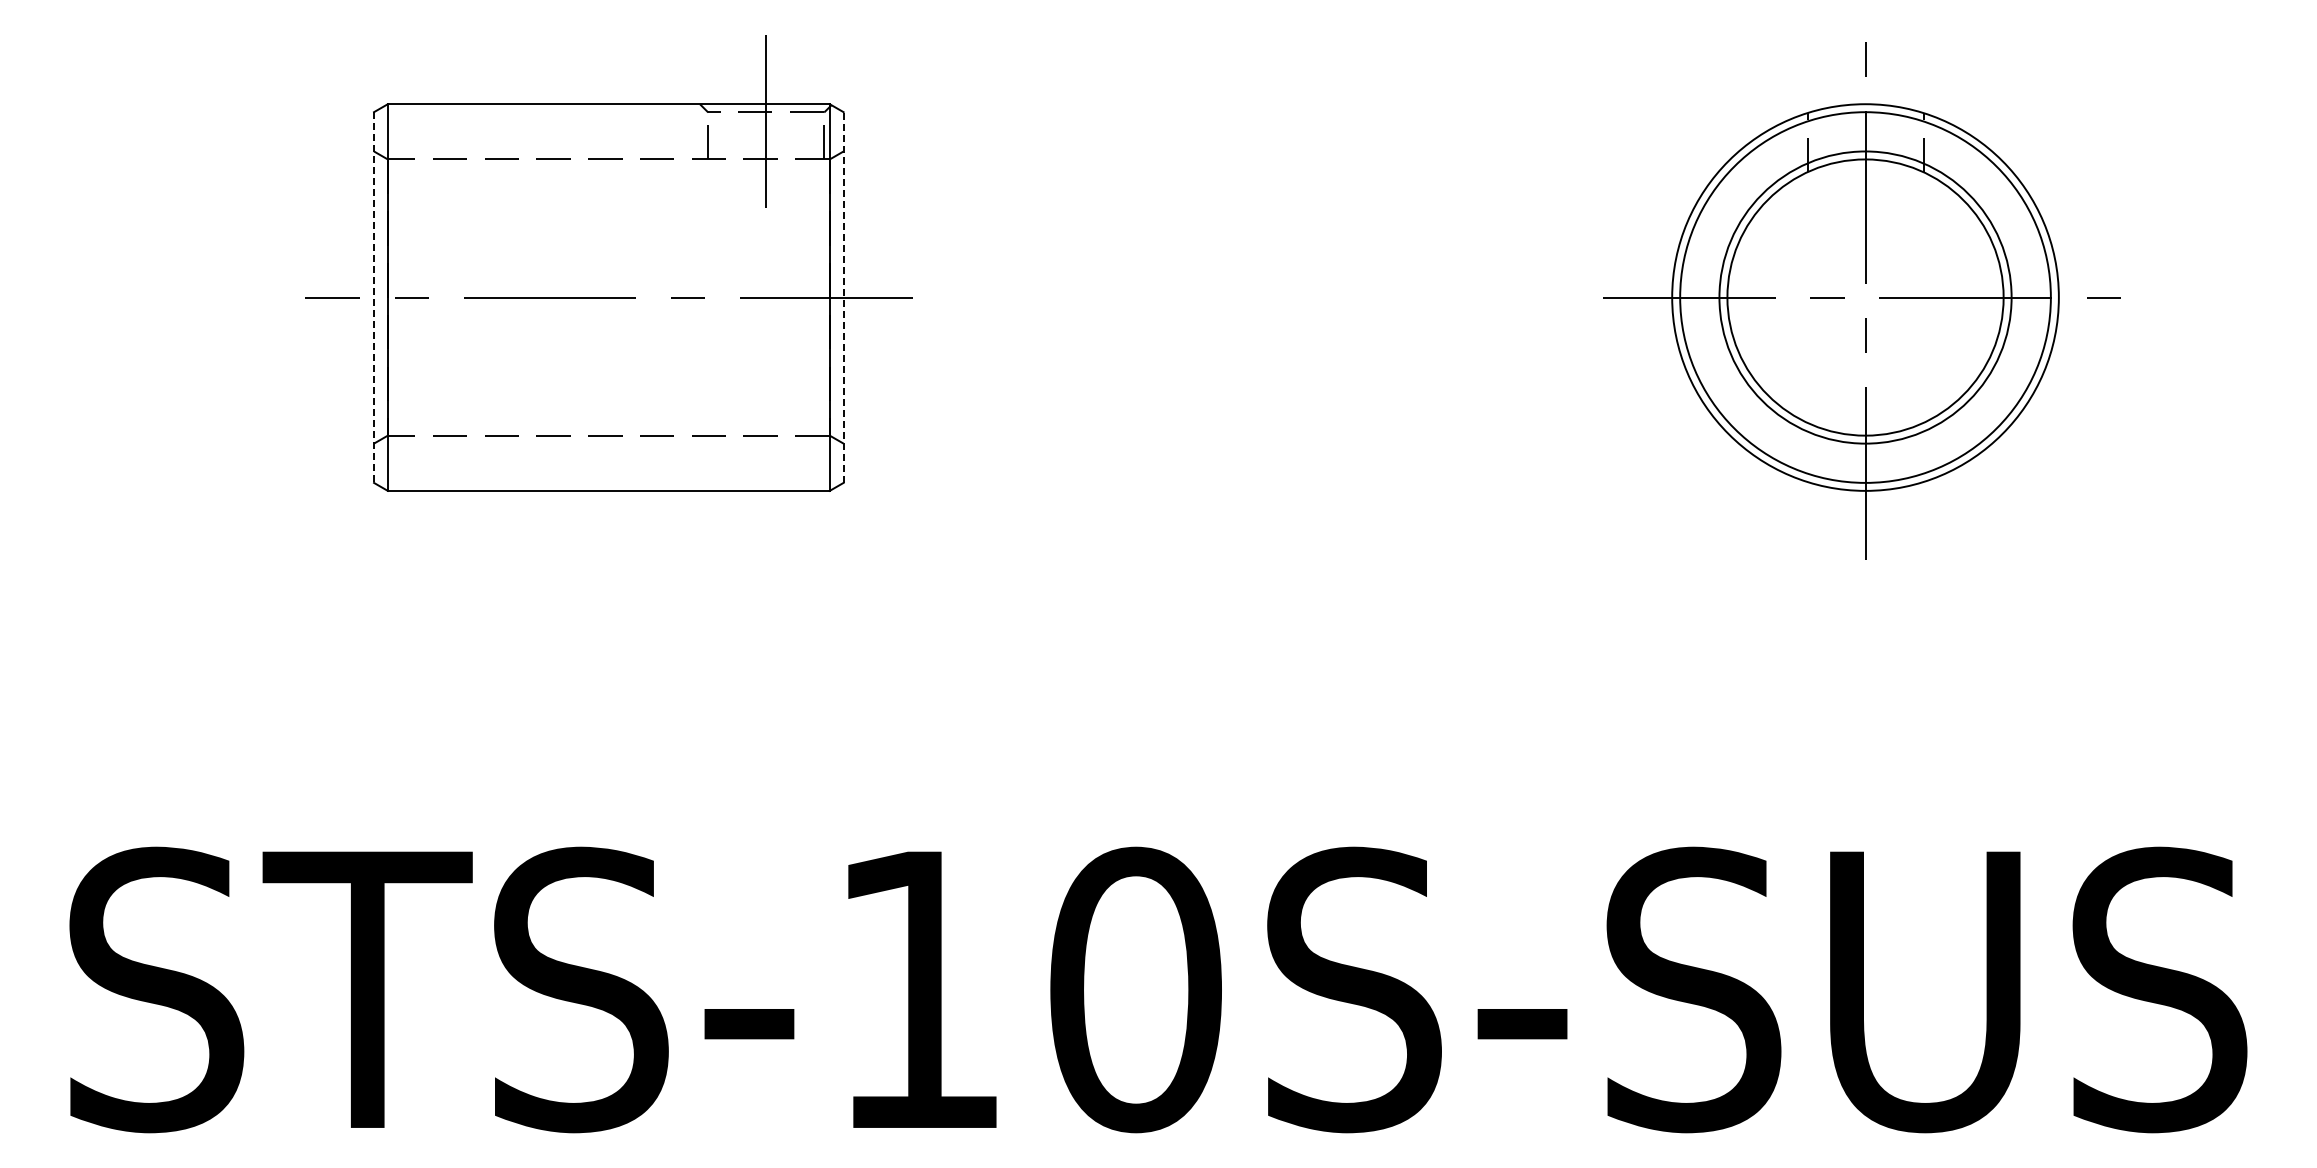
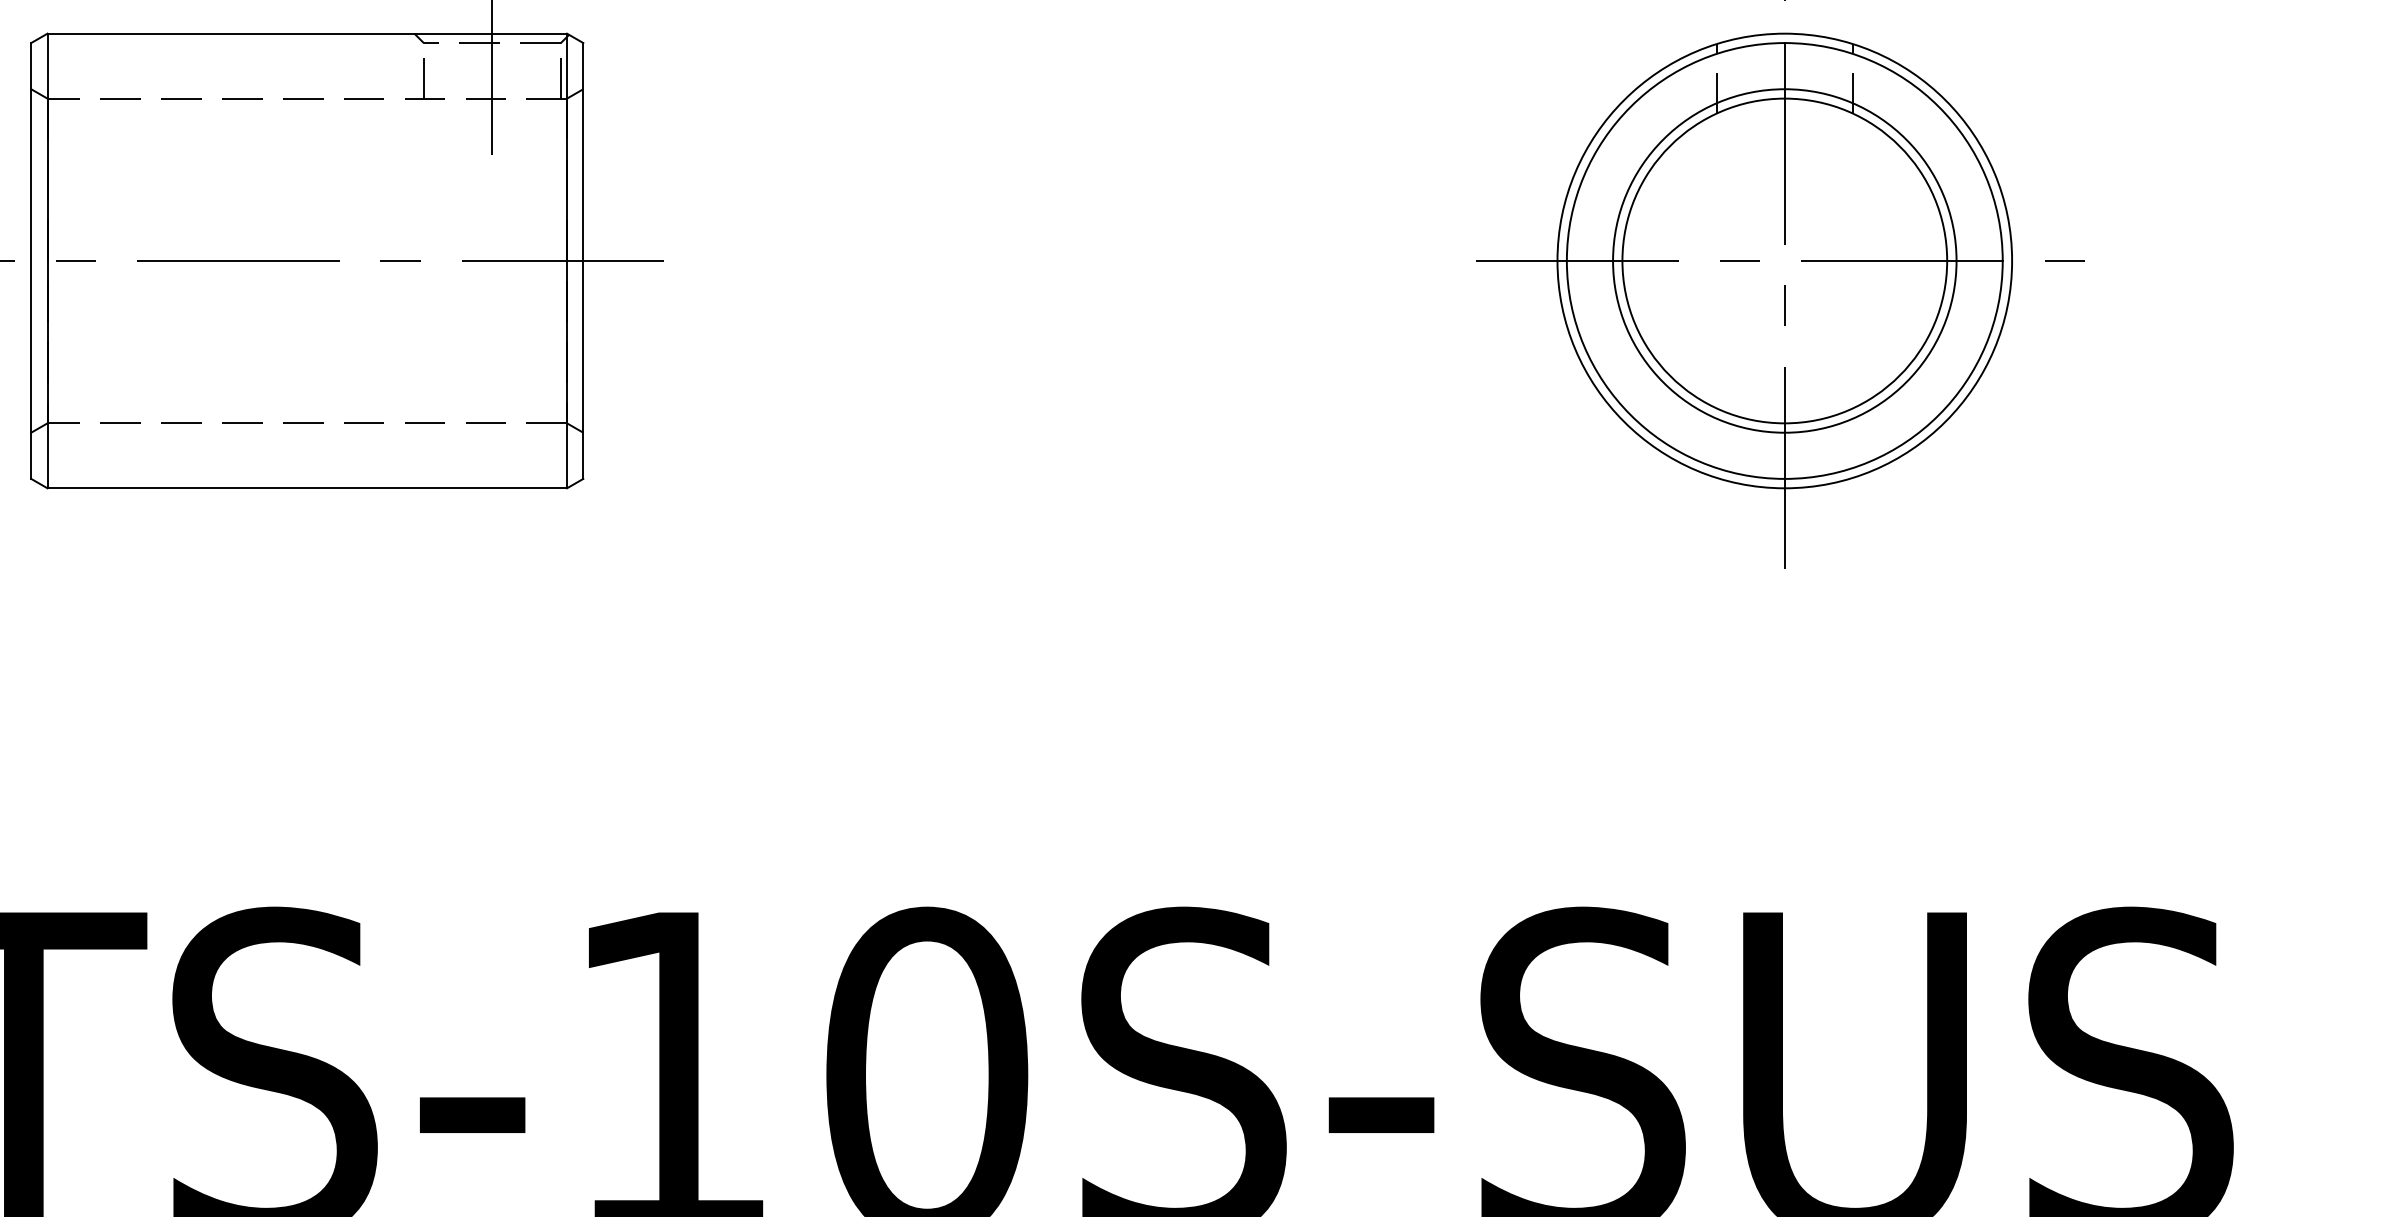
line: (843, 297) -> (583, 260), dashed -> solid
line: (374, 298) -> (31, 262), dashed -> solid

